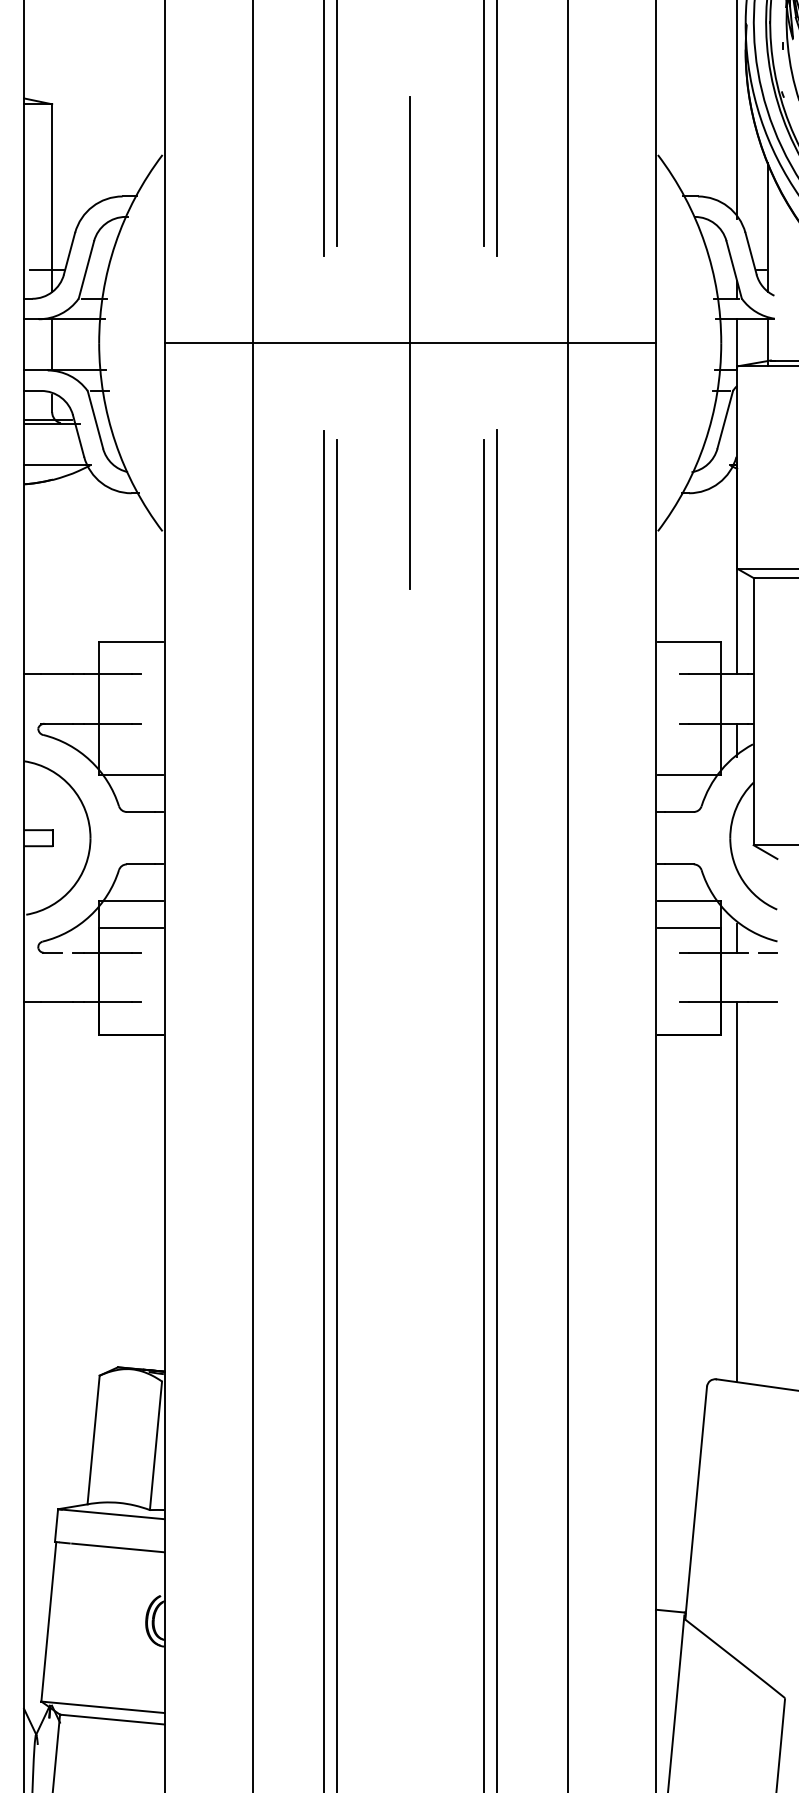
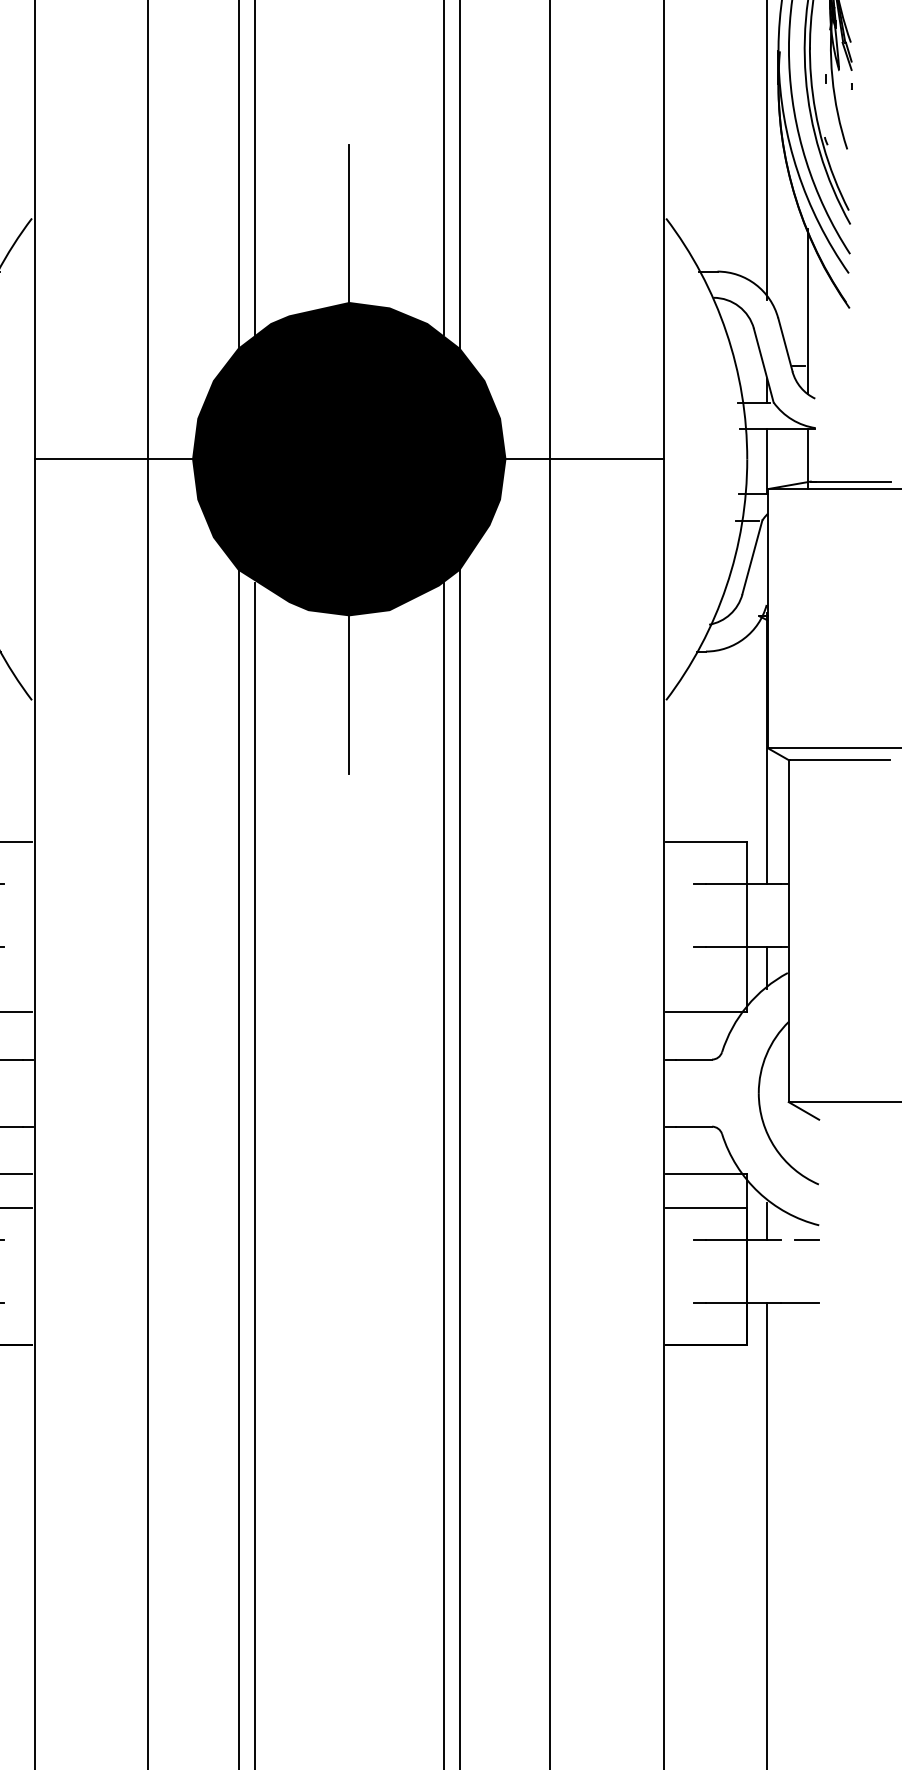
fill: (410, 342) -> (349, 458), added

